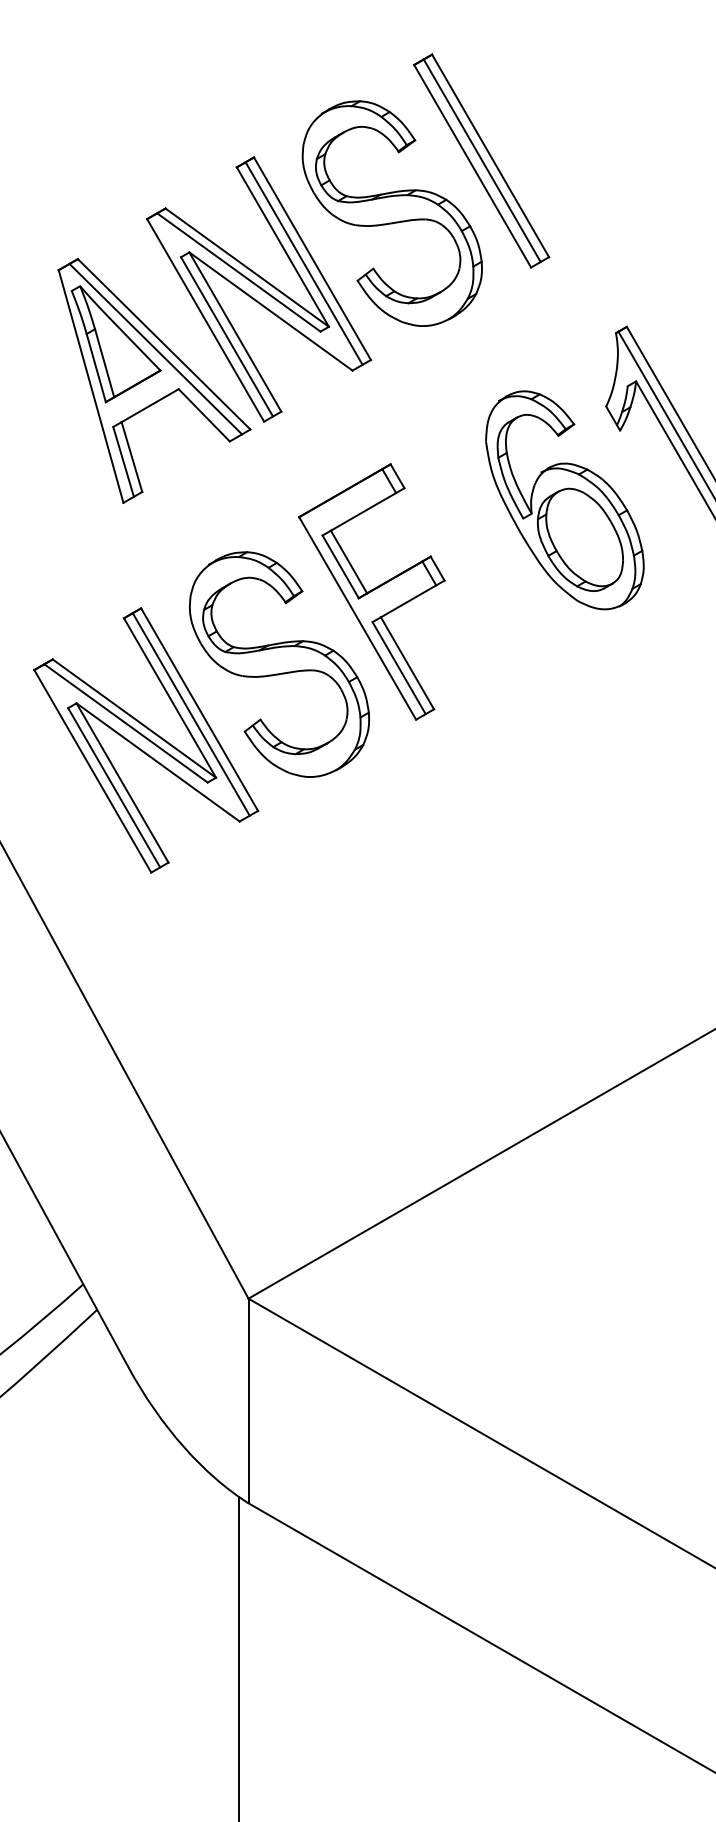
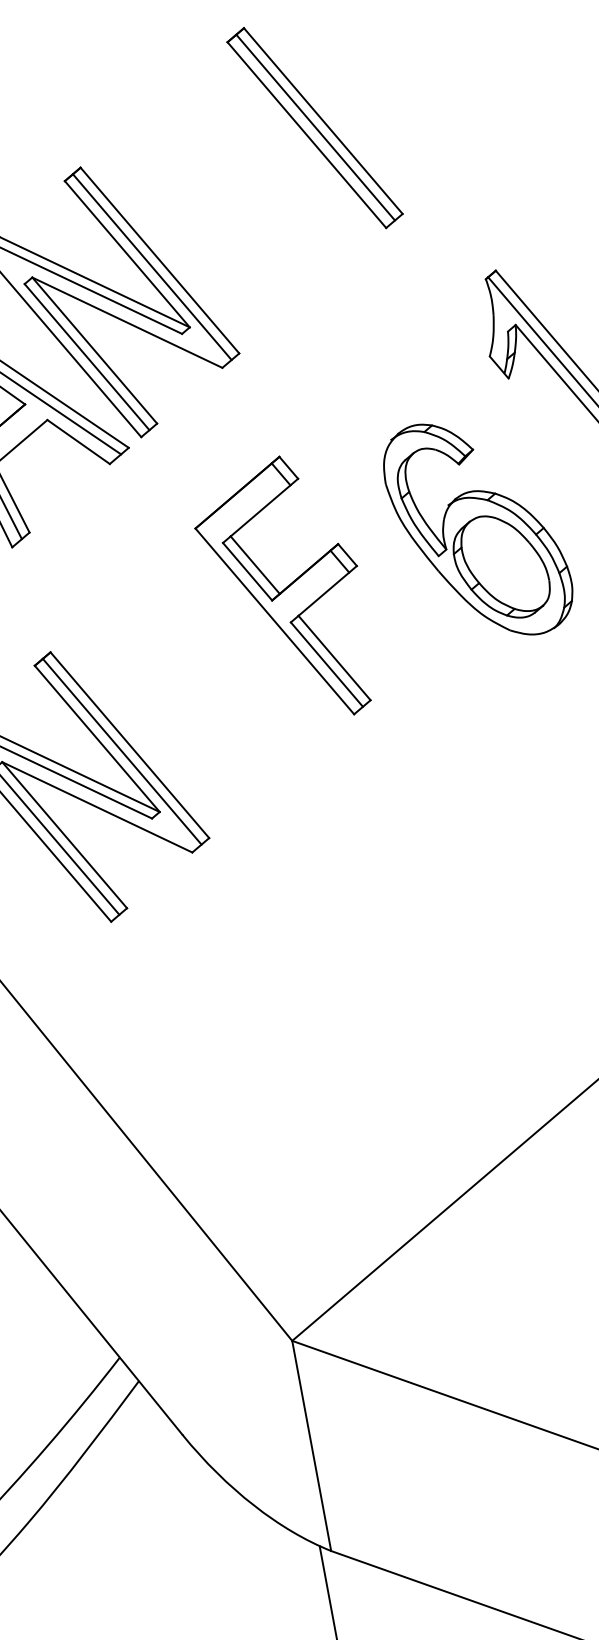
part: (391, 213) -> (232, 199), removed
part: (564, 500) -> (477, 529), moved
part: (279, 664) -> (203, 683), removed

